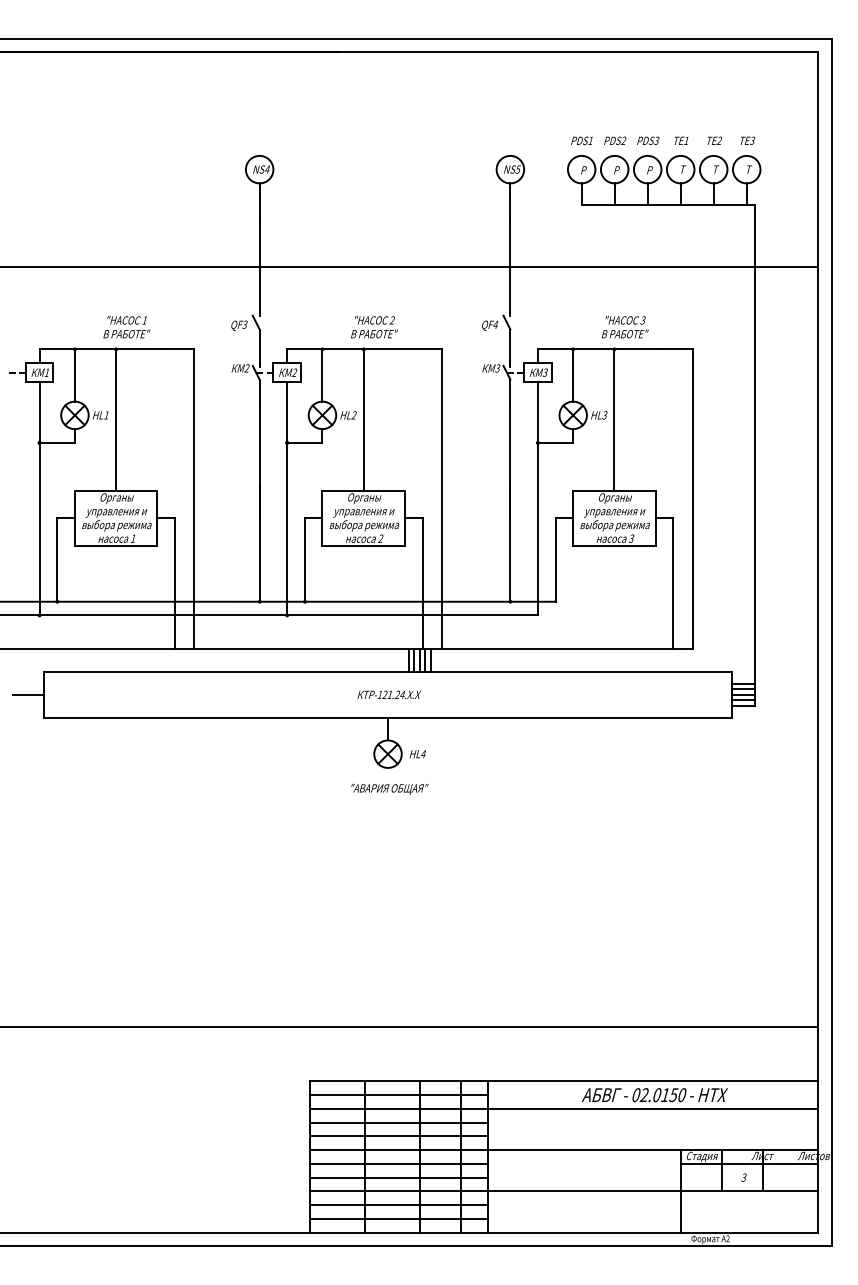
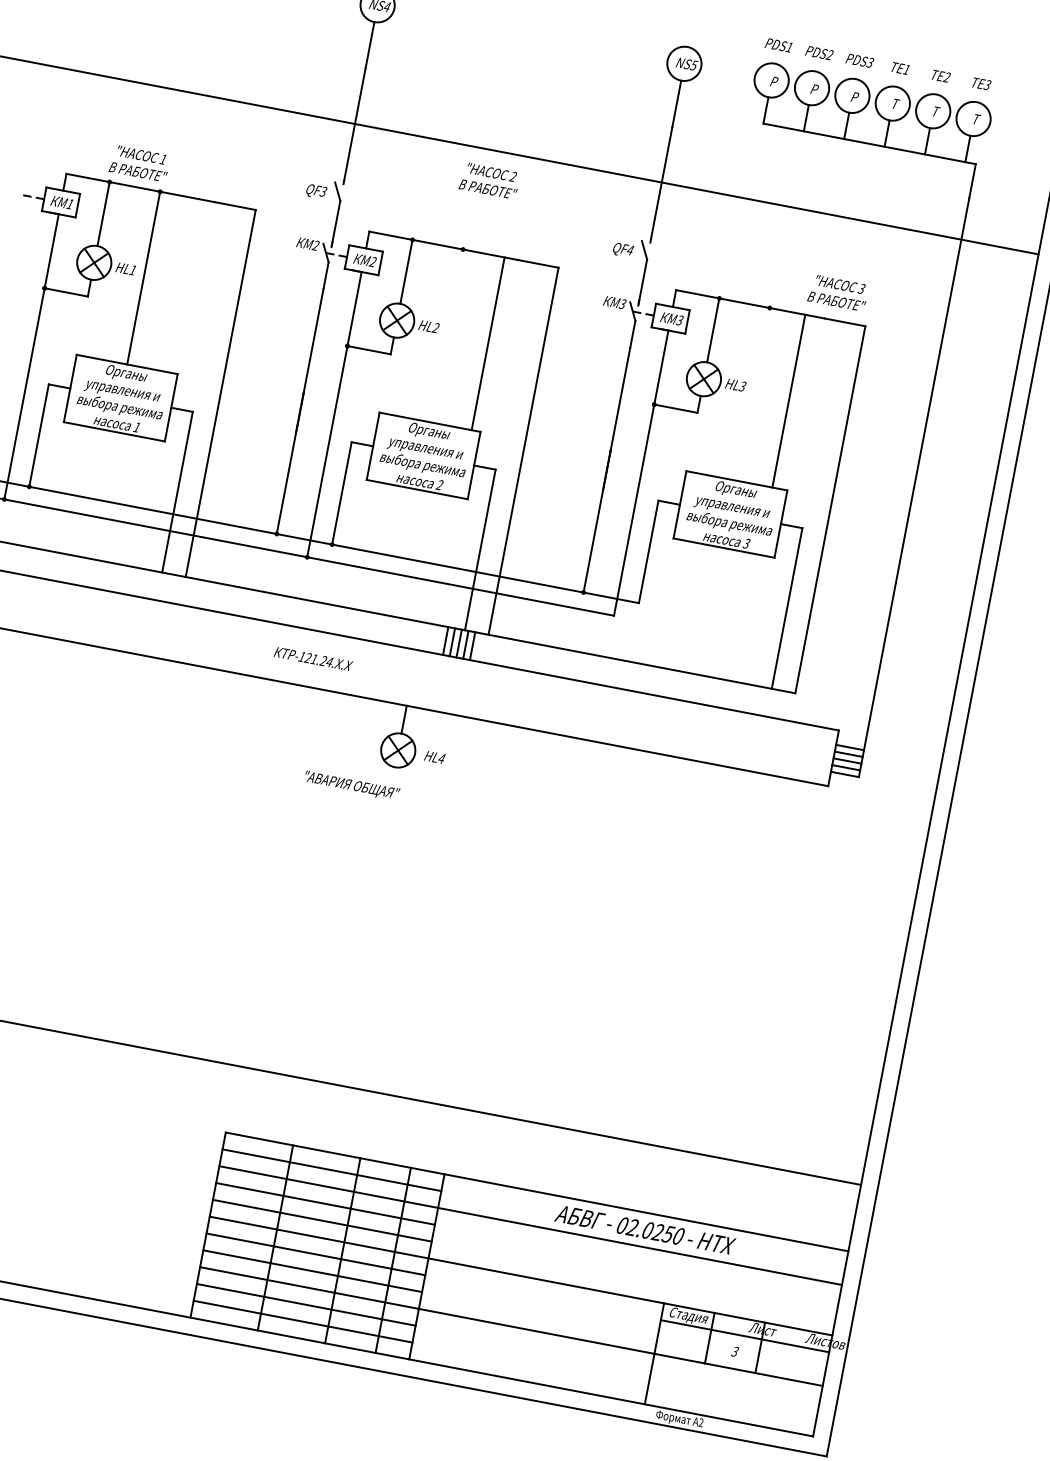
text: (126, 327) -> (139, 163), moved
text: (374, 327) -> (489, 181), moved
text: (624, 327) -> (837, 293), moved
line: (363, 419) -> (487, 343), moved
line: (614, 419) -> (788, 400), moved
text: (388, 694) -> (312, 658), moved
text: (389, 789) -> (351, 786), moved
text: (664, 1094) -> (657, 1231), 02.0150 -> 02.0250

